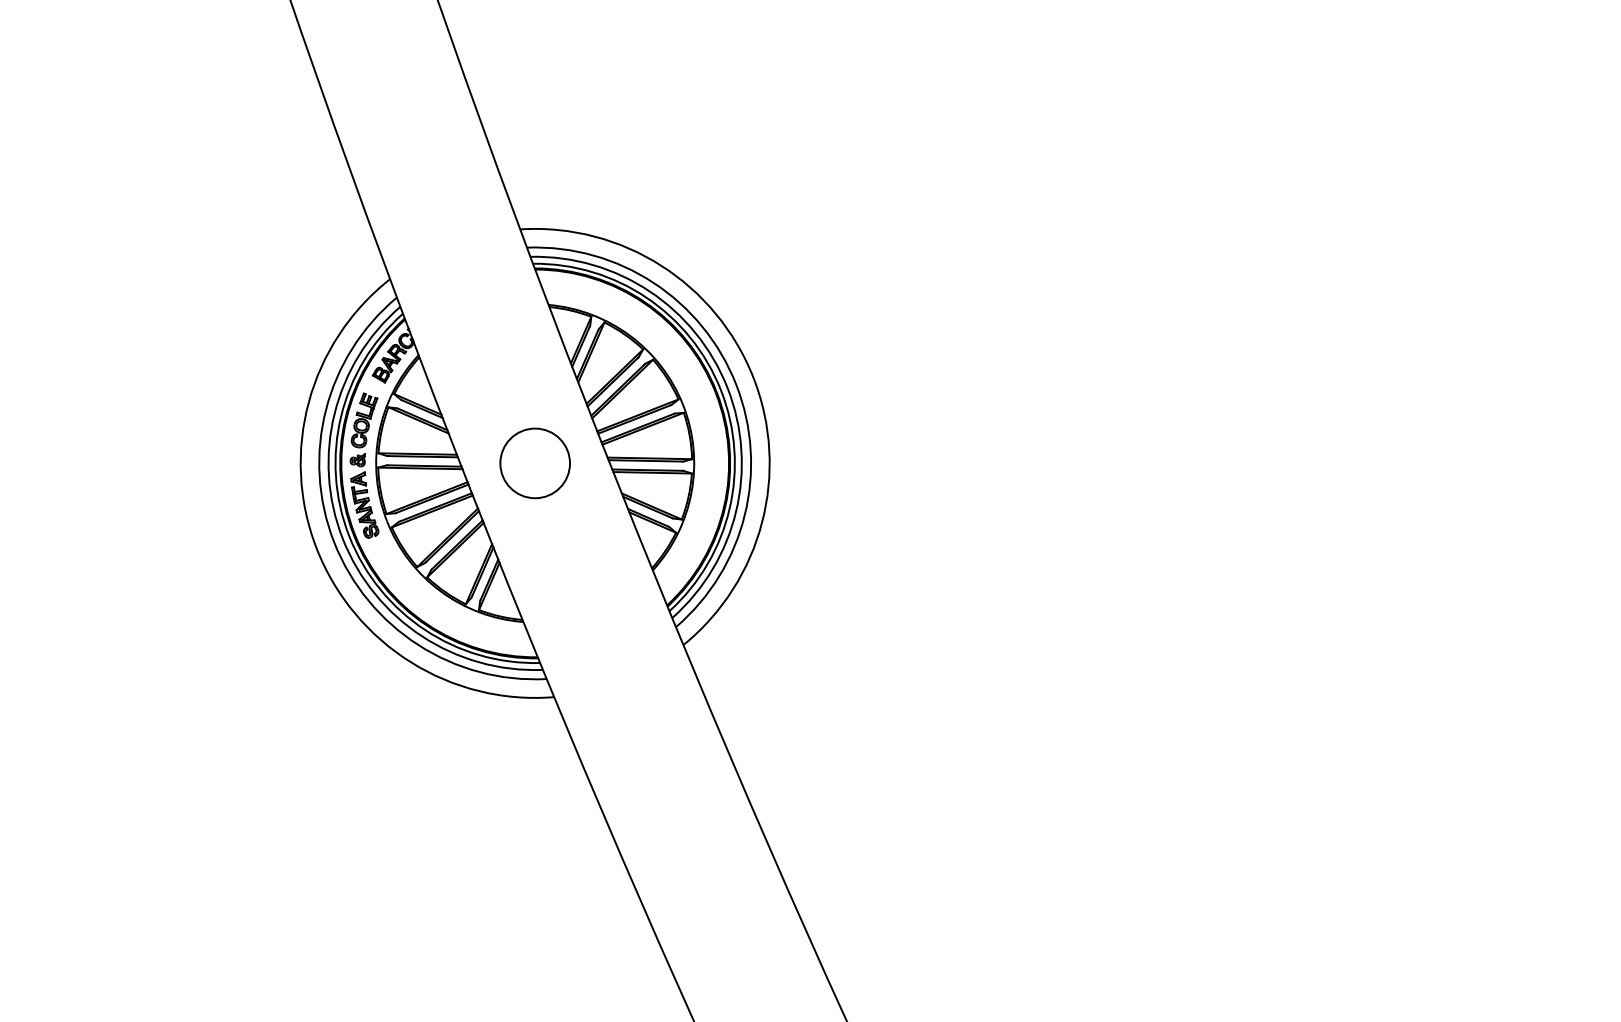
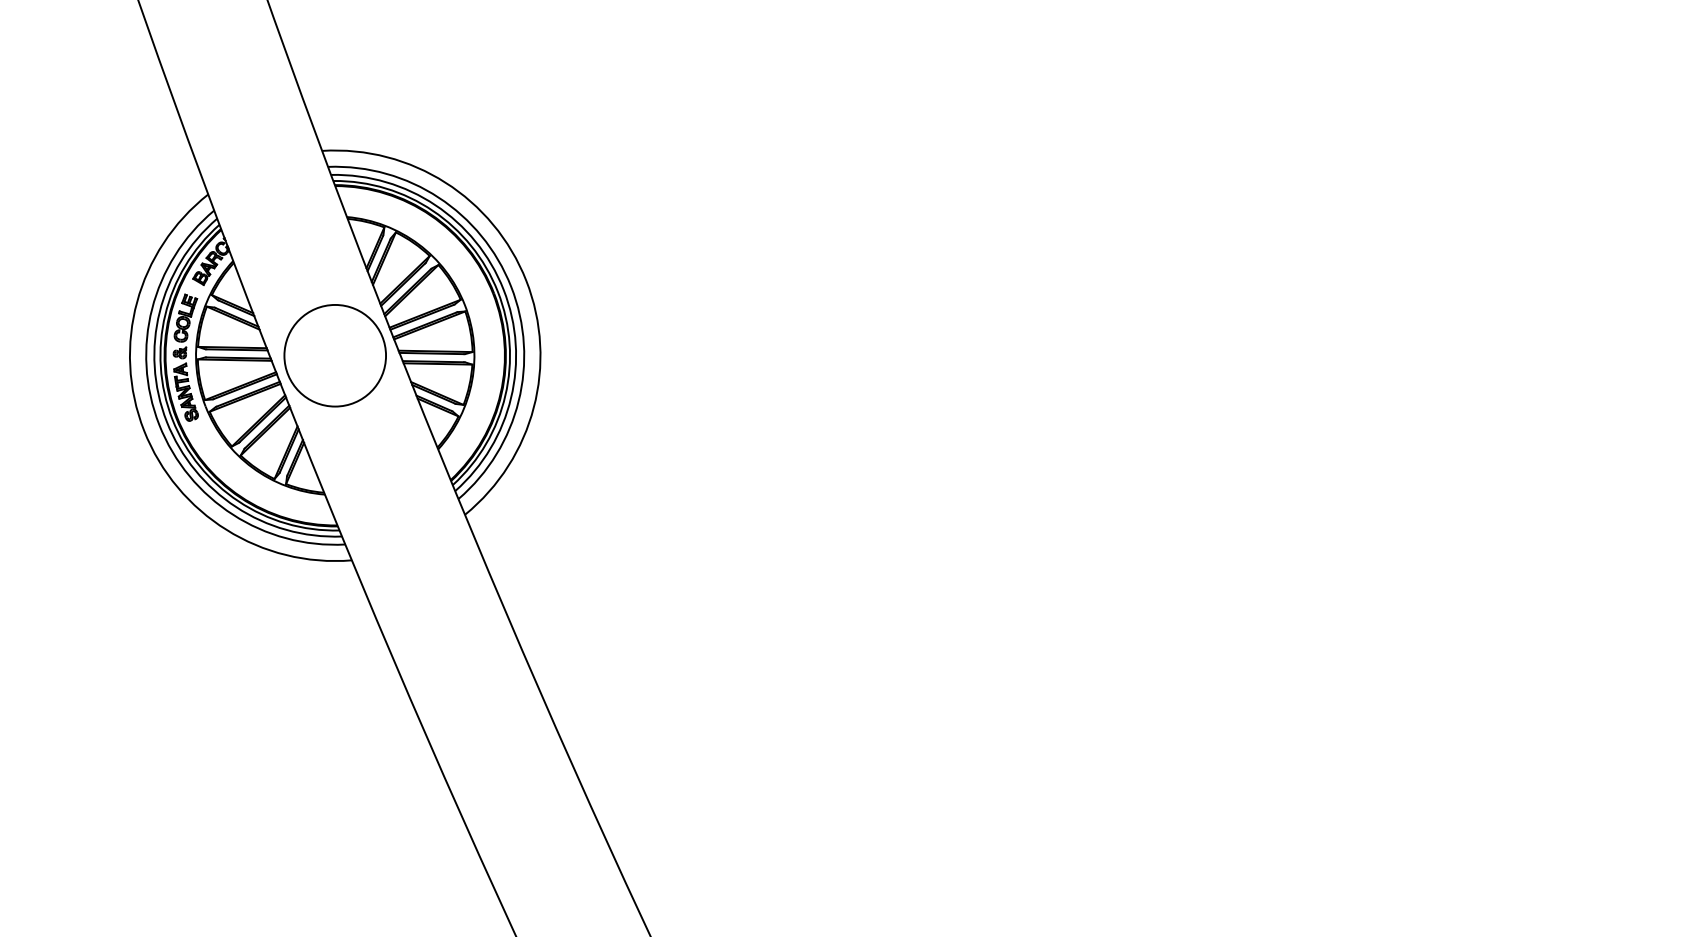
circle: (535, 463) -> (335, 355), size x1.67

